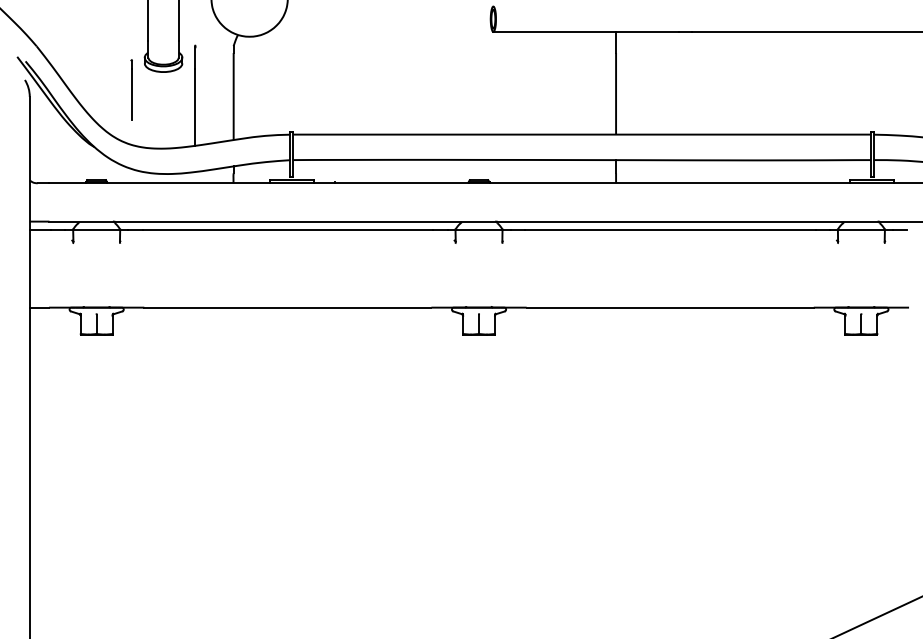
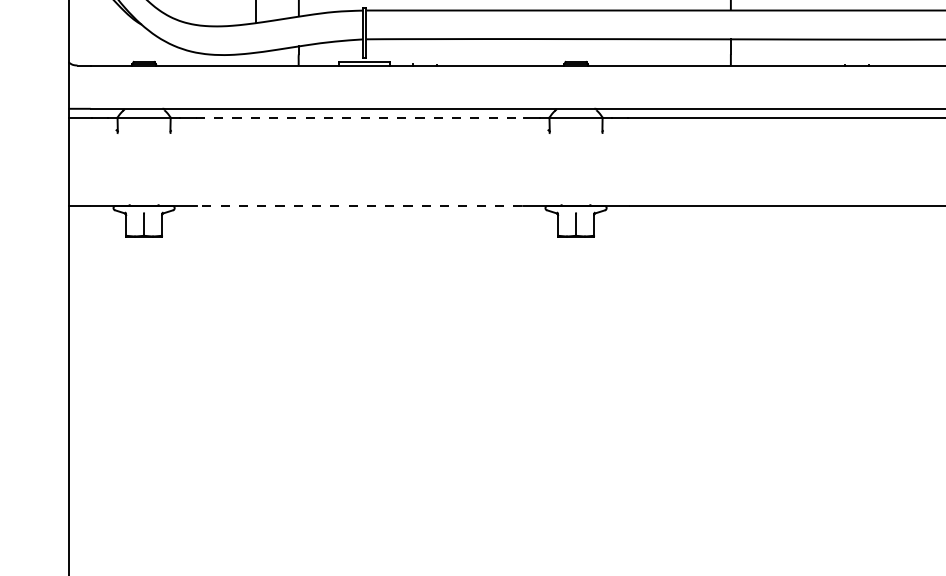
line: (288, 229) -> (360, 117), solid -> dashed
line: (287, 307) -> (359, 205), solid -> dashed

